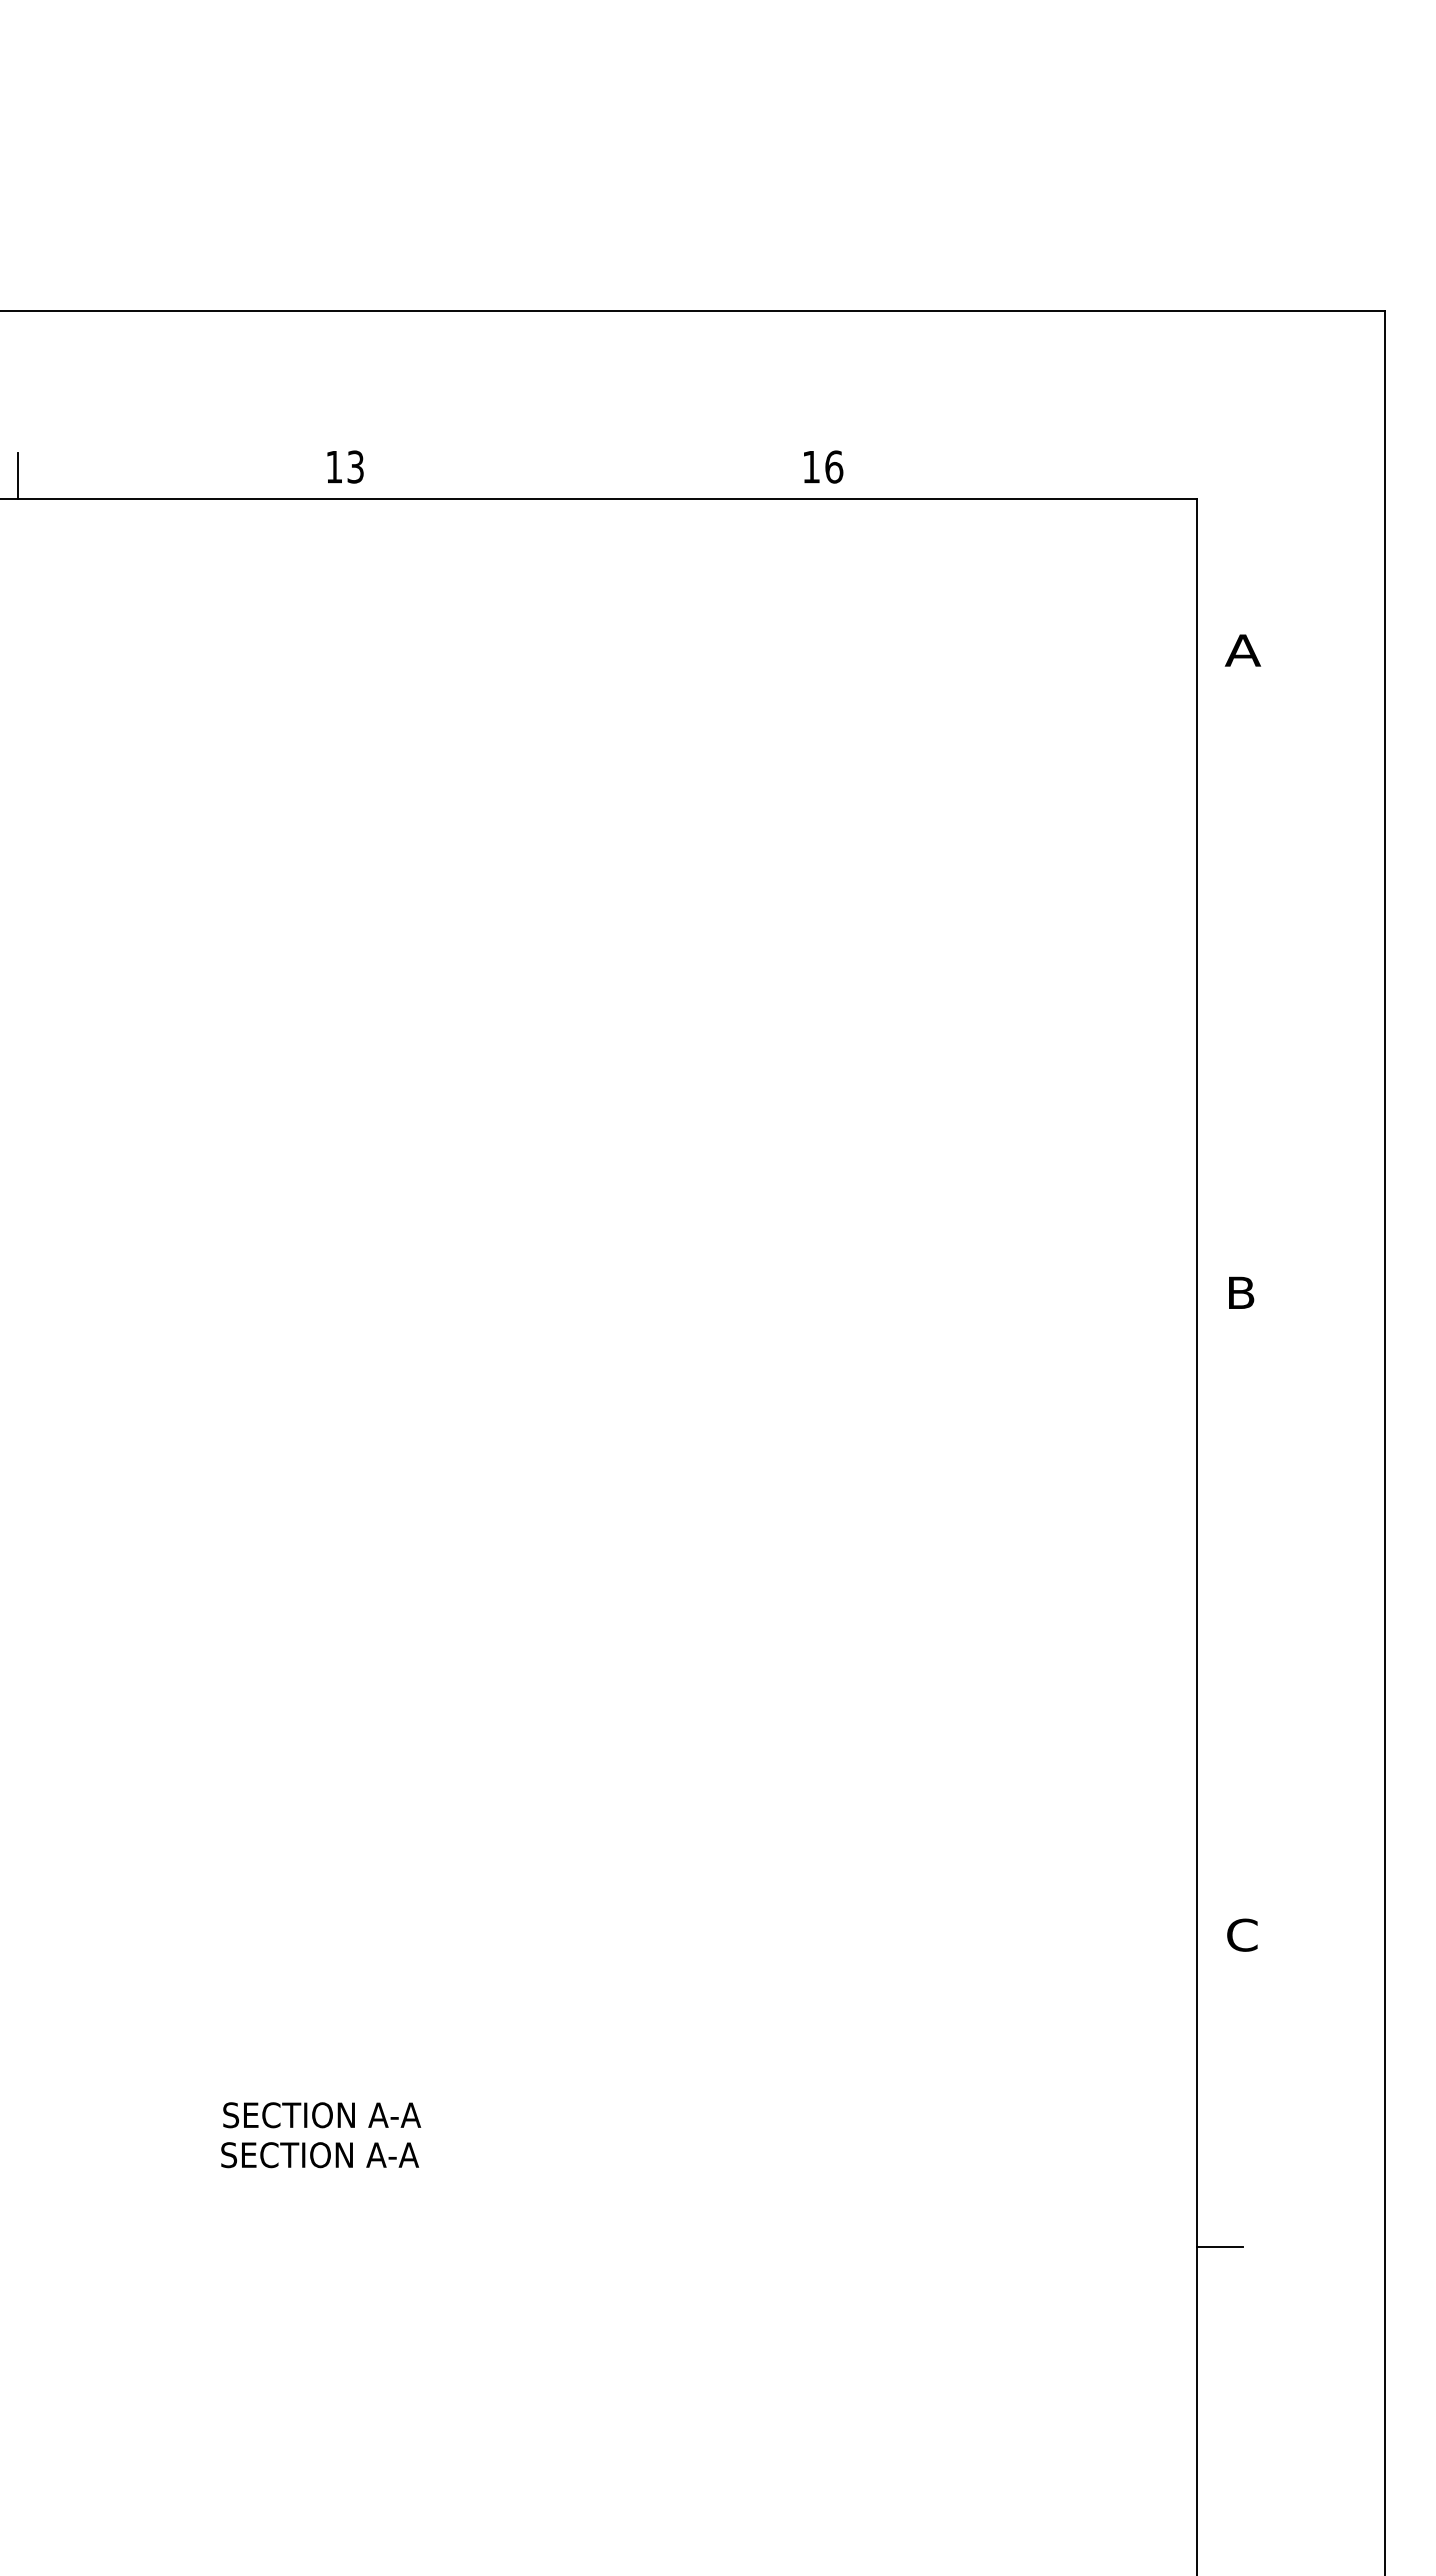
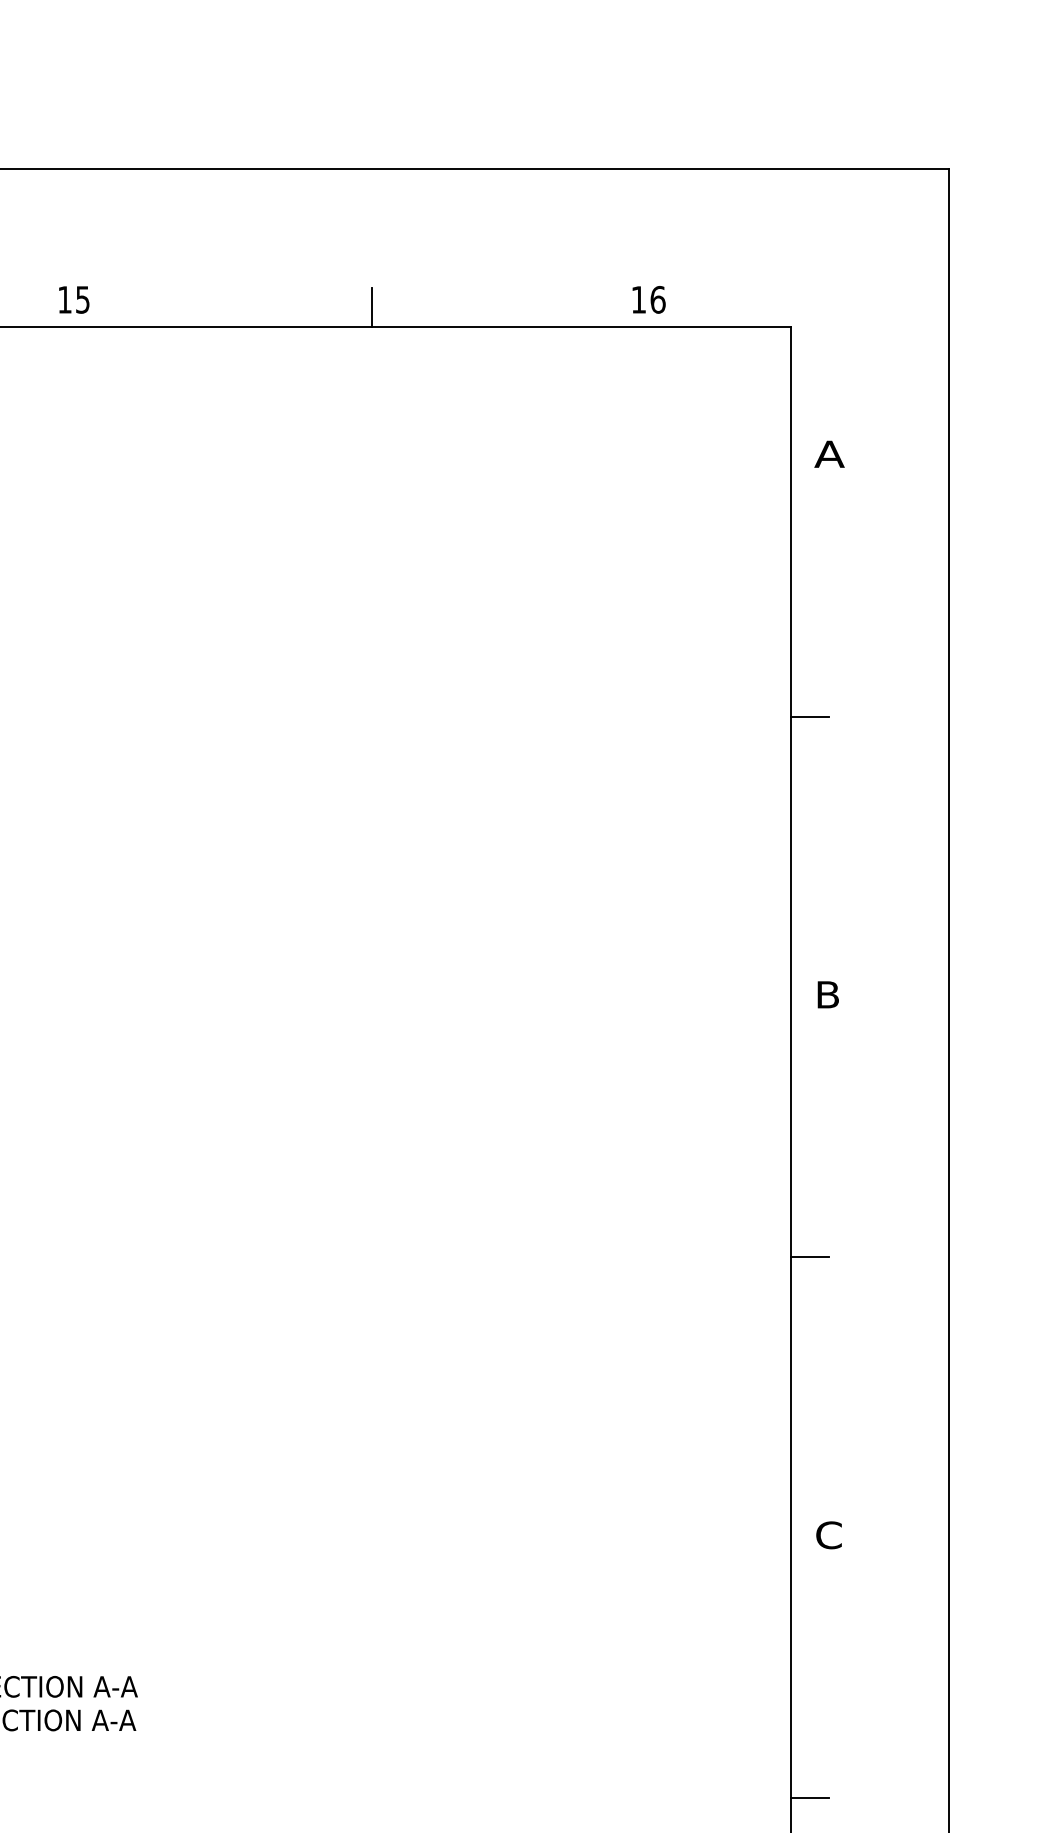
text: (355, 466) -> (82, 299), 13 -> 15
text: (823, 466) -> (649, 299), moved
line: (698, 476) -> (371, 307), added
line: (1219, 962) -> (809, 716), added
line: (1219, 1604) -> (809, 1257), added

